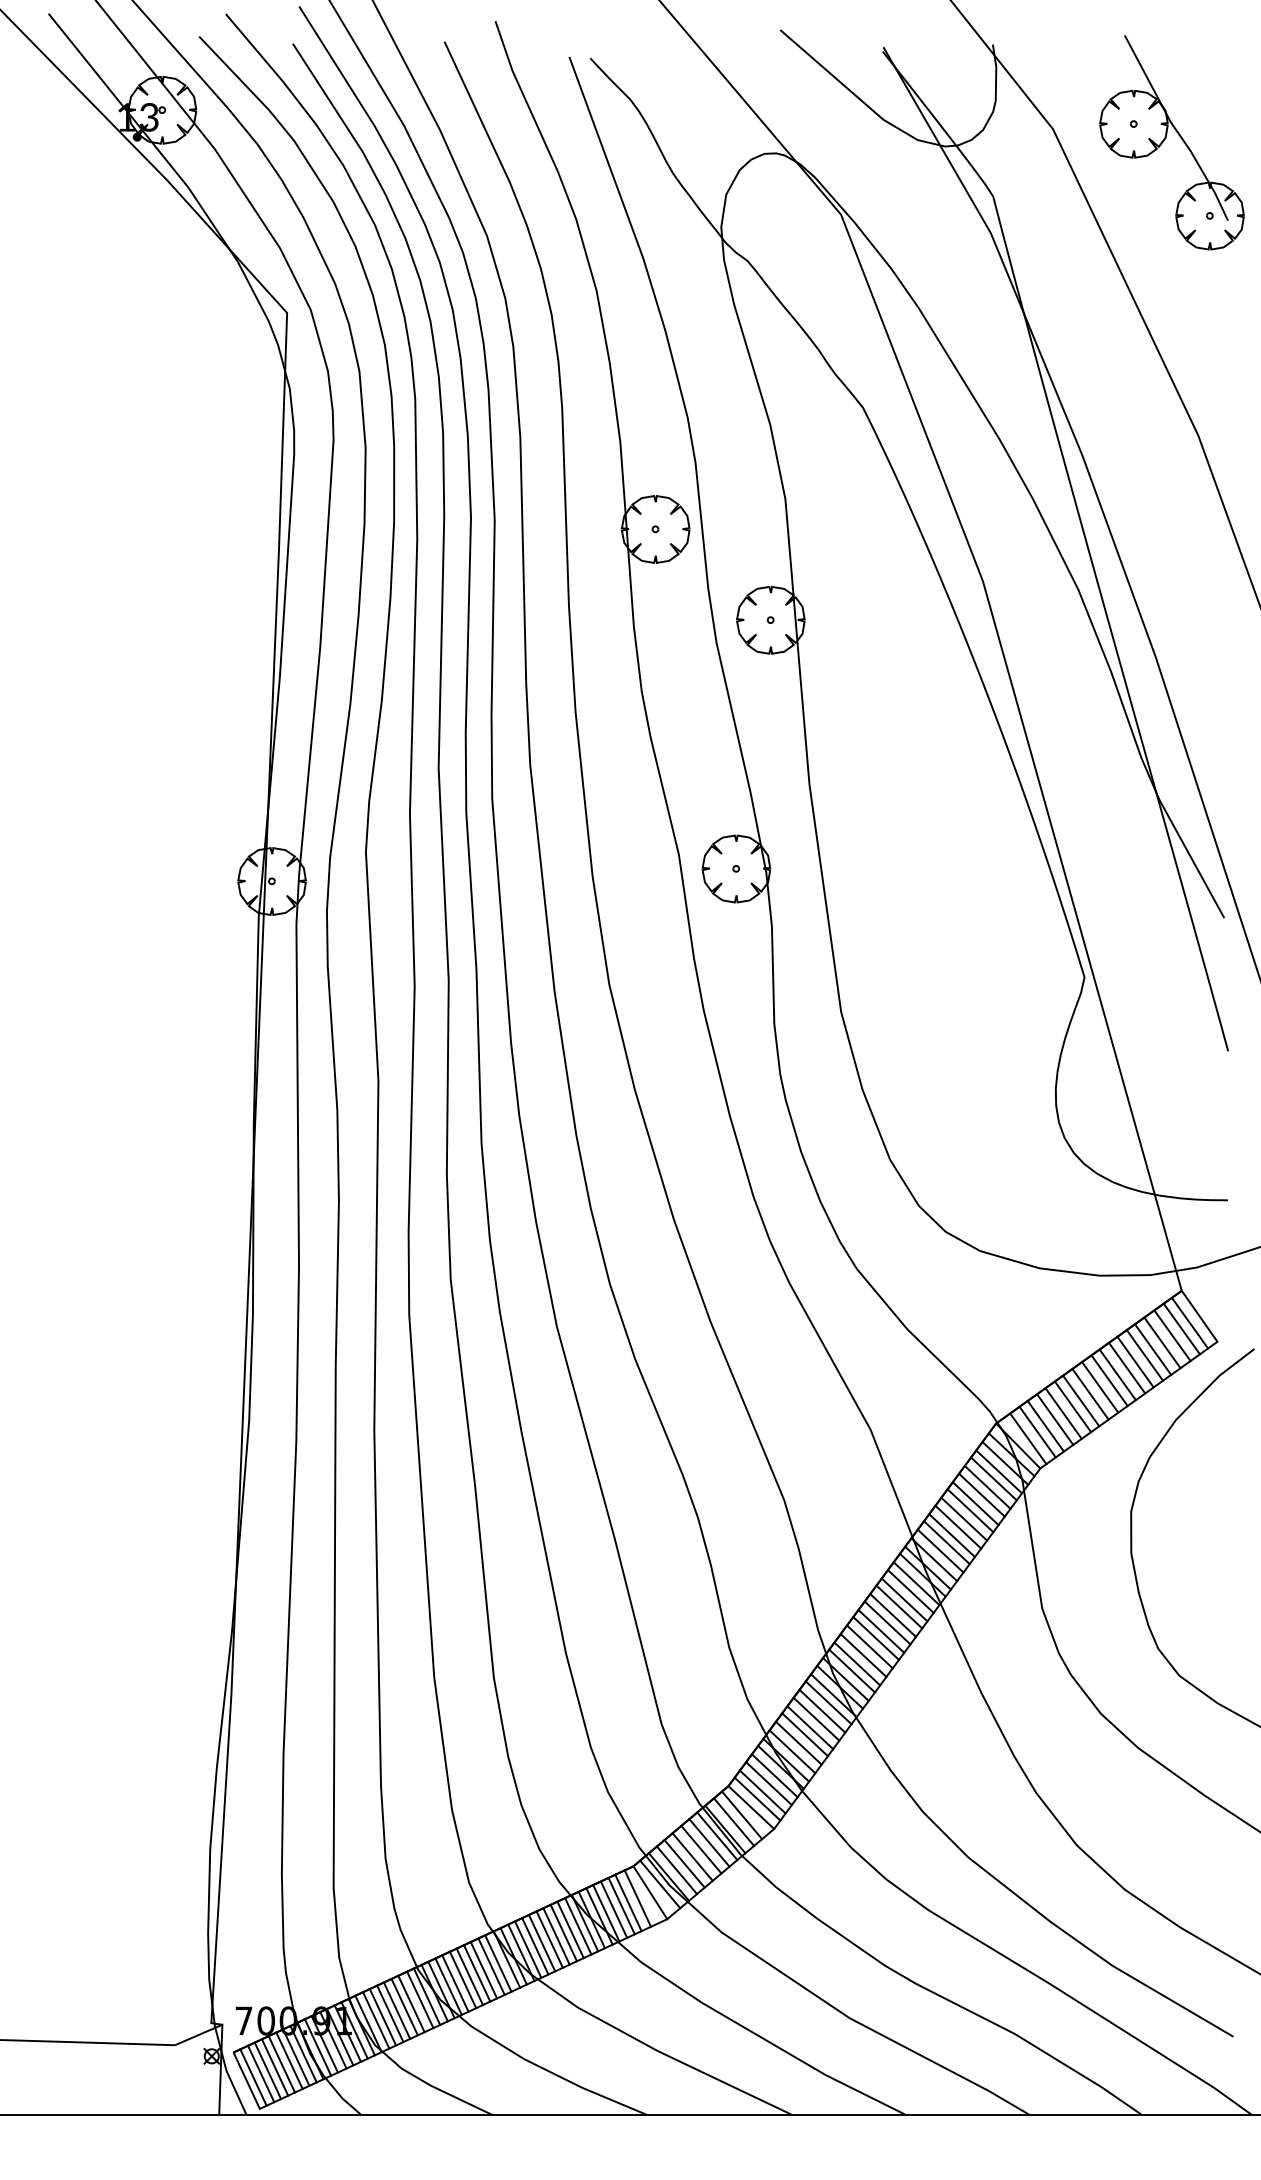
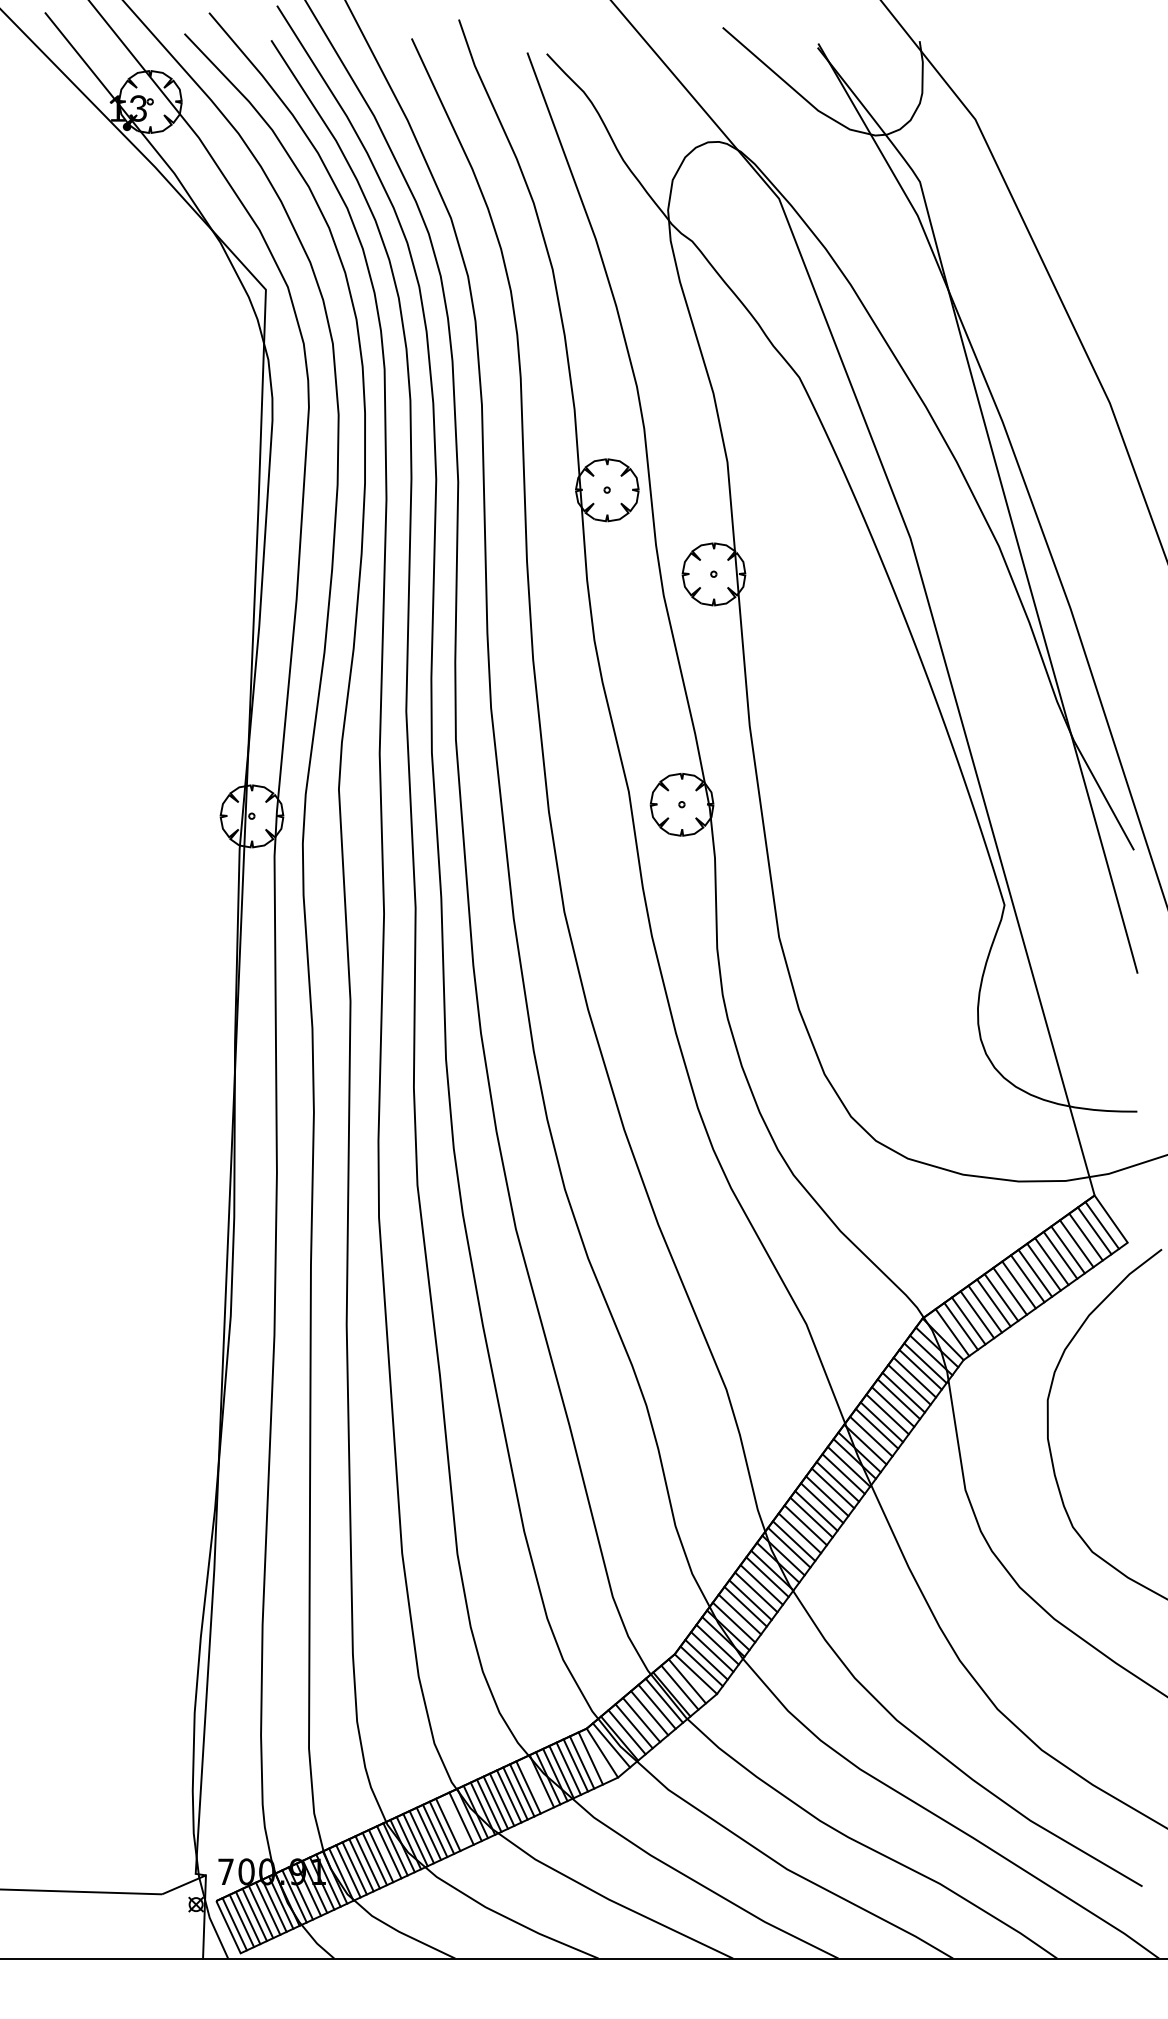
part: (1166, 138) -> (1080, 128), removed
line: (578, 1926) -> (535, 1784), removed
line: (491, 1966) -> (455, 1821), removed

